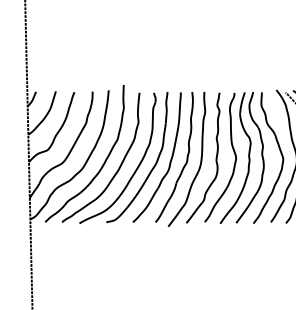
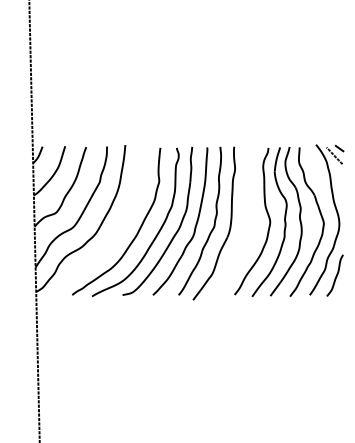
part: (216, 157) -> (247, 221), removed
curve: (103, 162) -> (119, 227), removed

